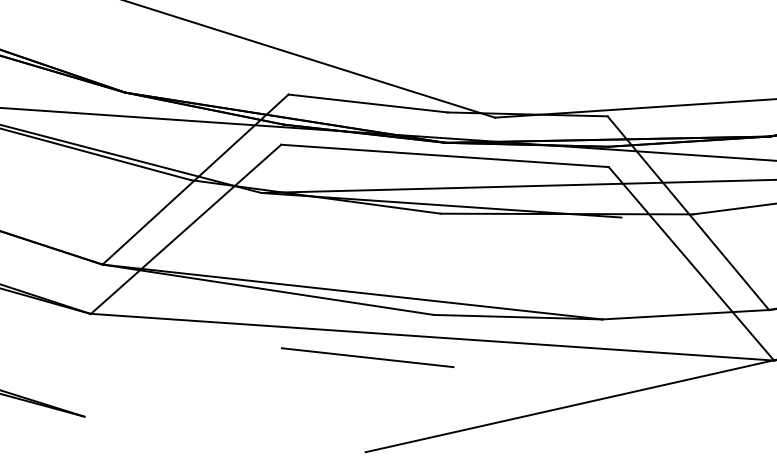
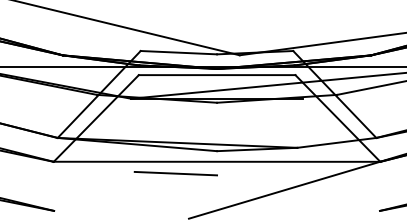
line: (366, 357) -> (175, 173), moved

